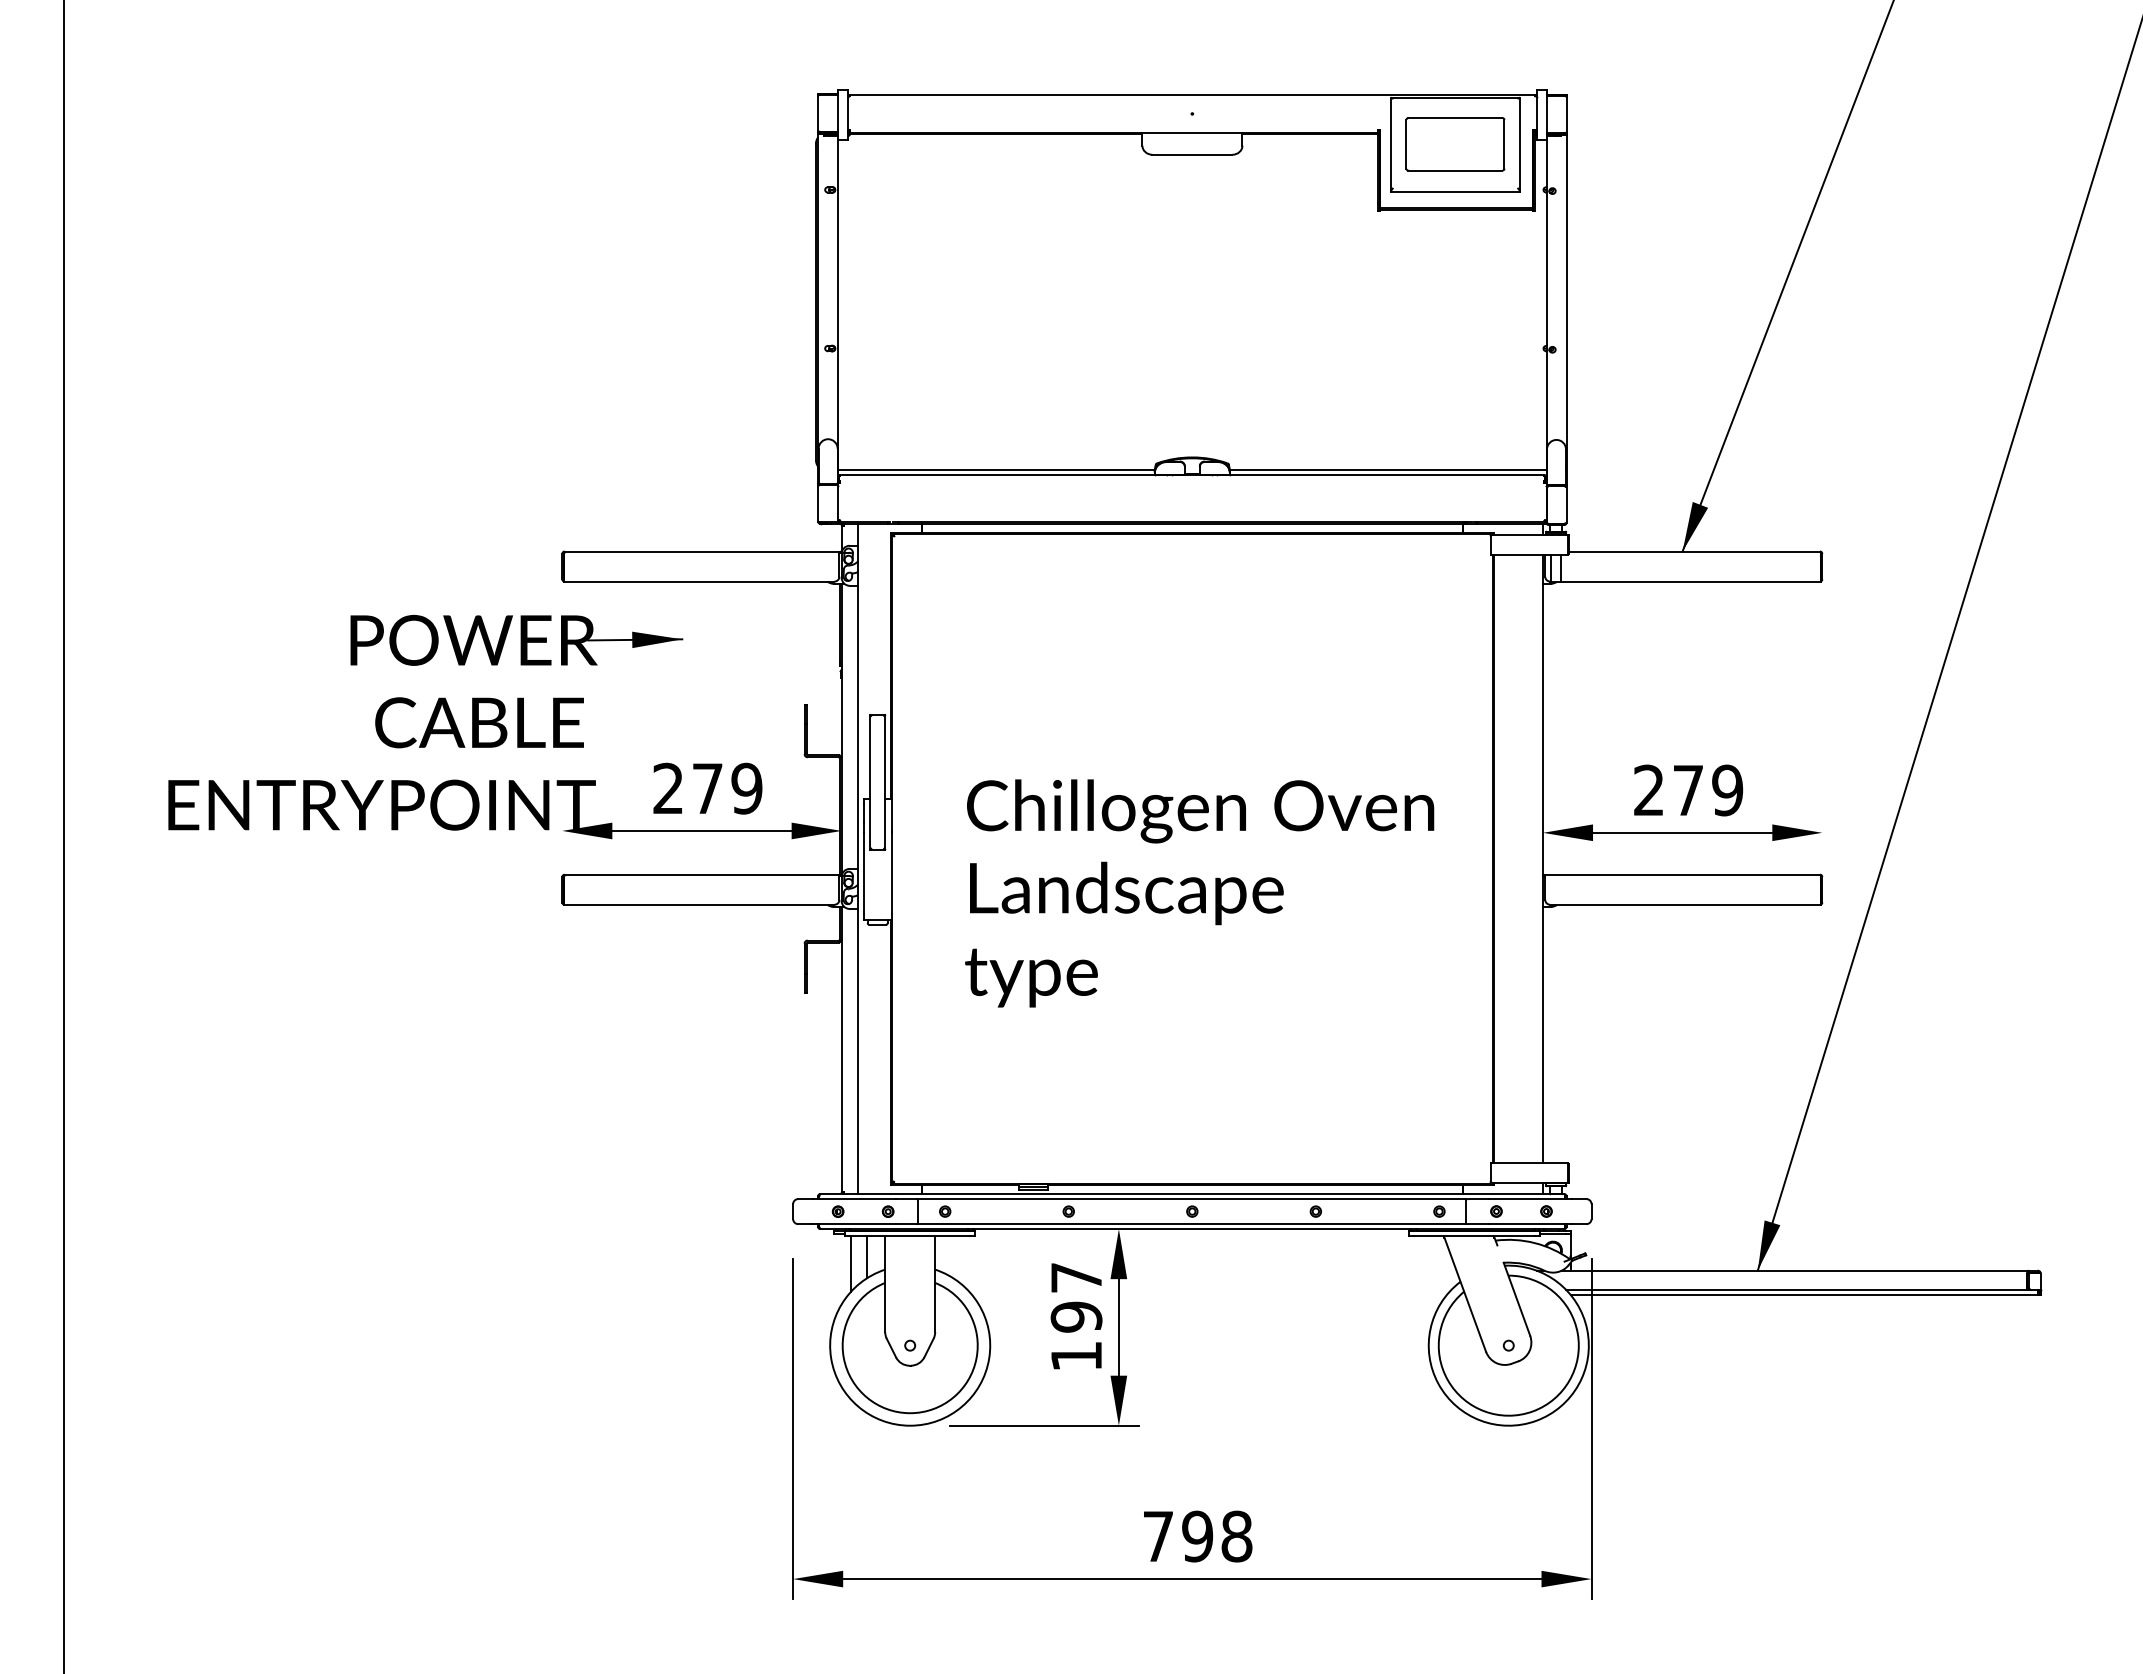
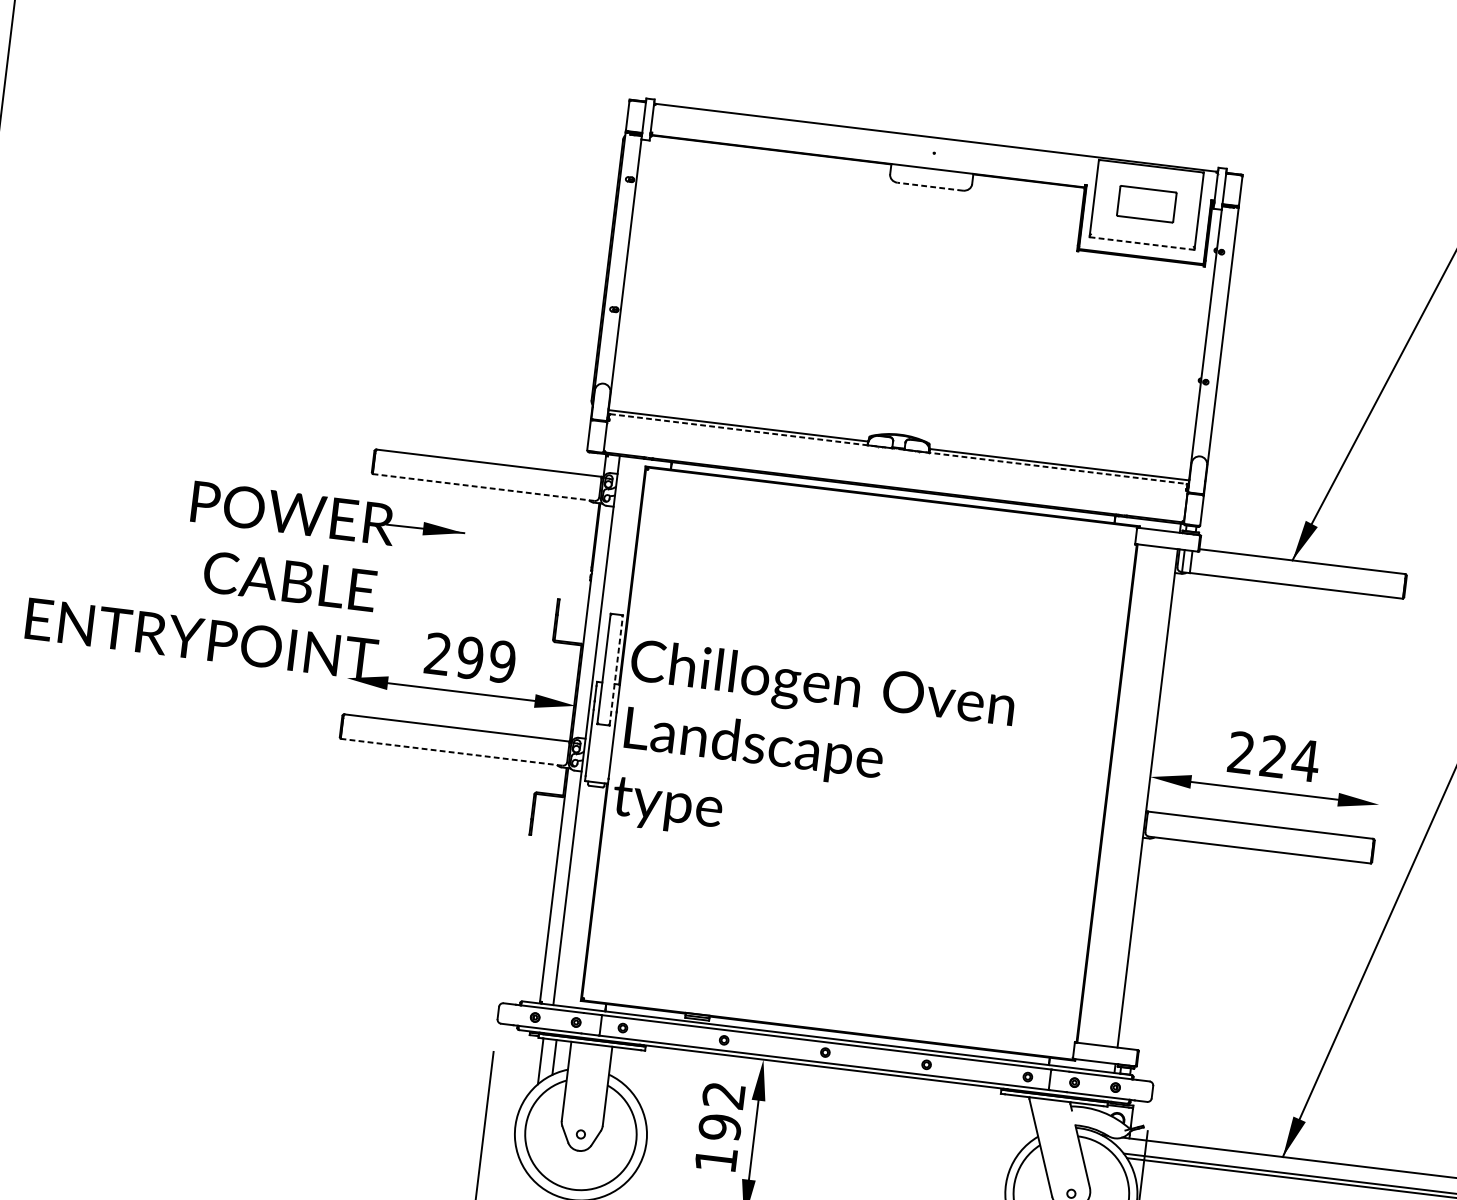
part: (1455, 144) -> (1146, 204), size x0.7
line: (1191, 154) -> (929, 186), solid -> dashed
line: (1454, 192) -> (1141, 243), solid -> dashed
line: (1192, 474) -> (898, 448), solid -> dashed
line: (698, 581) -> (483, 487), solid -> dashed
line: (885, 782) -> (616, 670), solid -> dashed
text: (707, 788) -> (470, 657), 279 -> 299
text: (1708, 790) -> (1290, 758), 279 -> 224
text: (1199, 893) -> (813, 754), moved
line: (698, 904) -> (451, 752), solid -> dashed
text: (1075, 1277) -> (723, 1094), 197 -> 192

